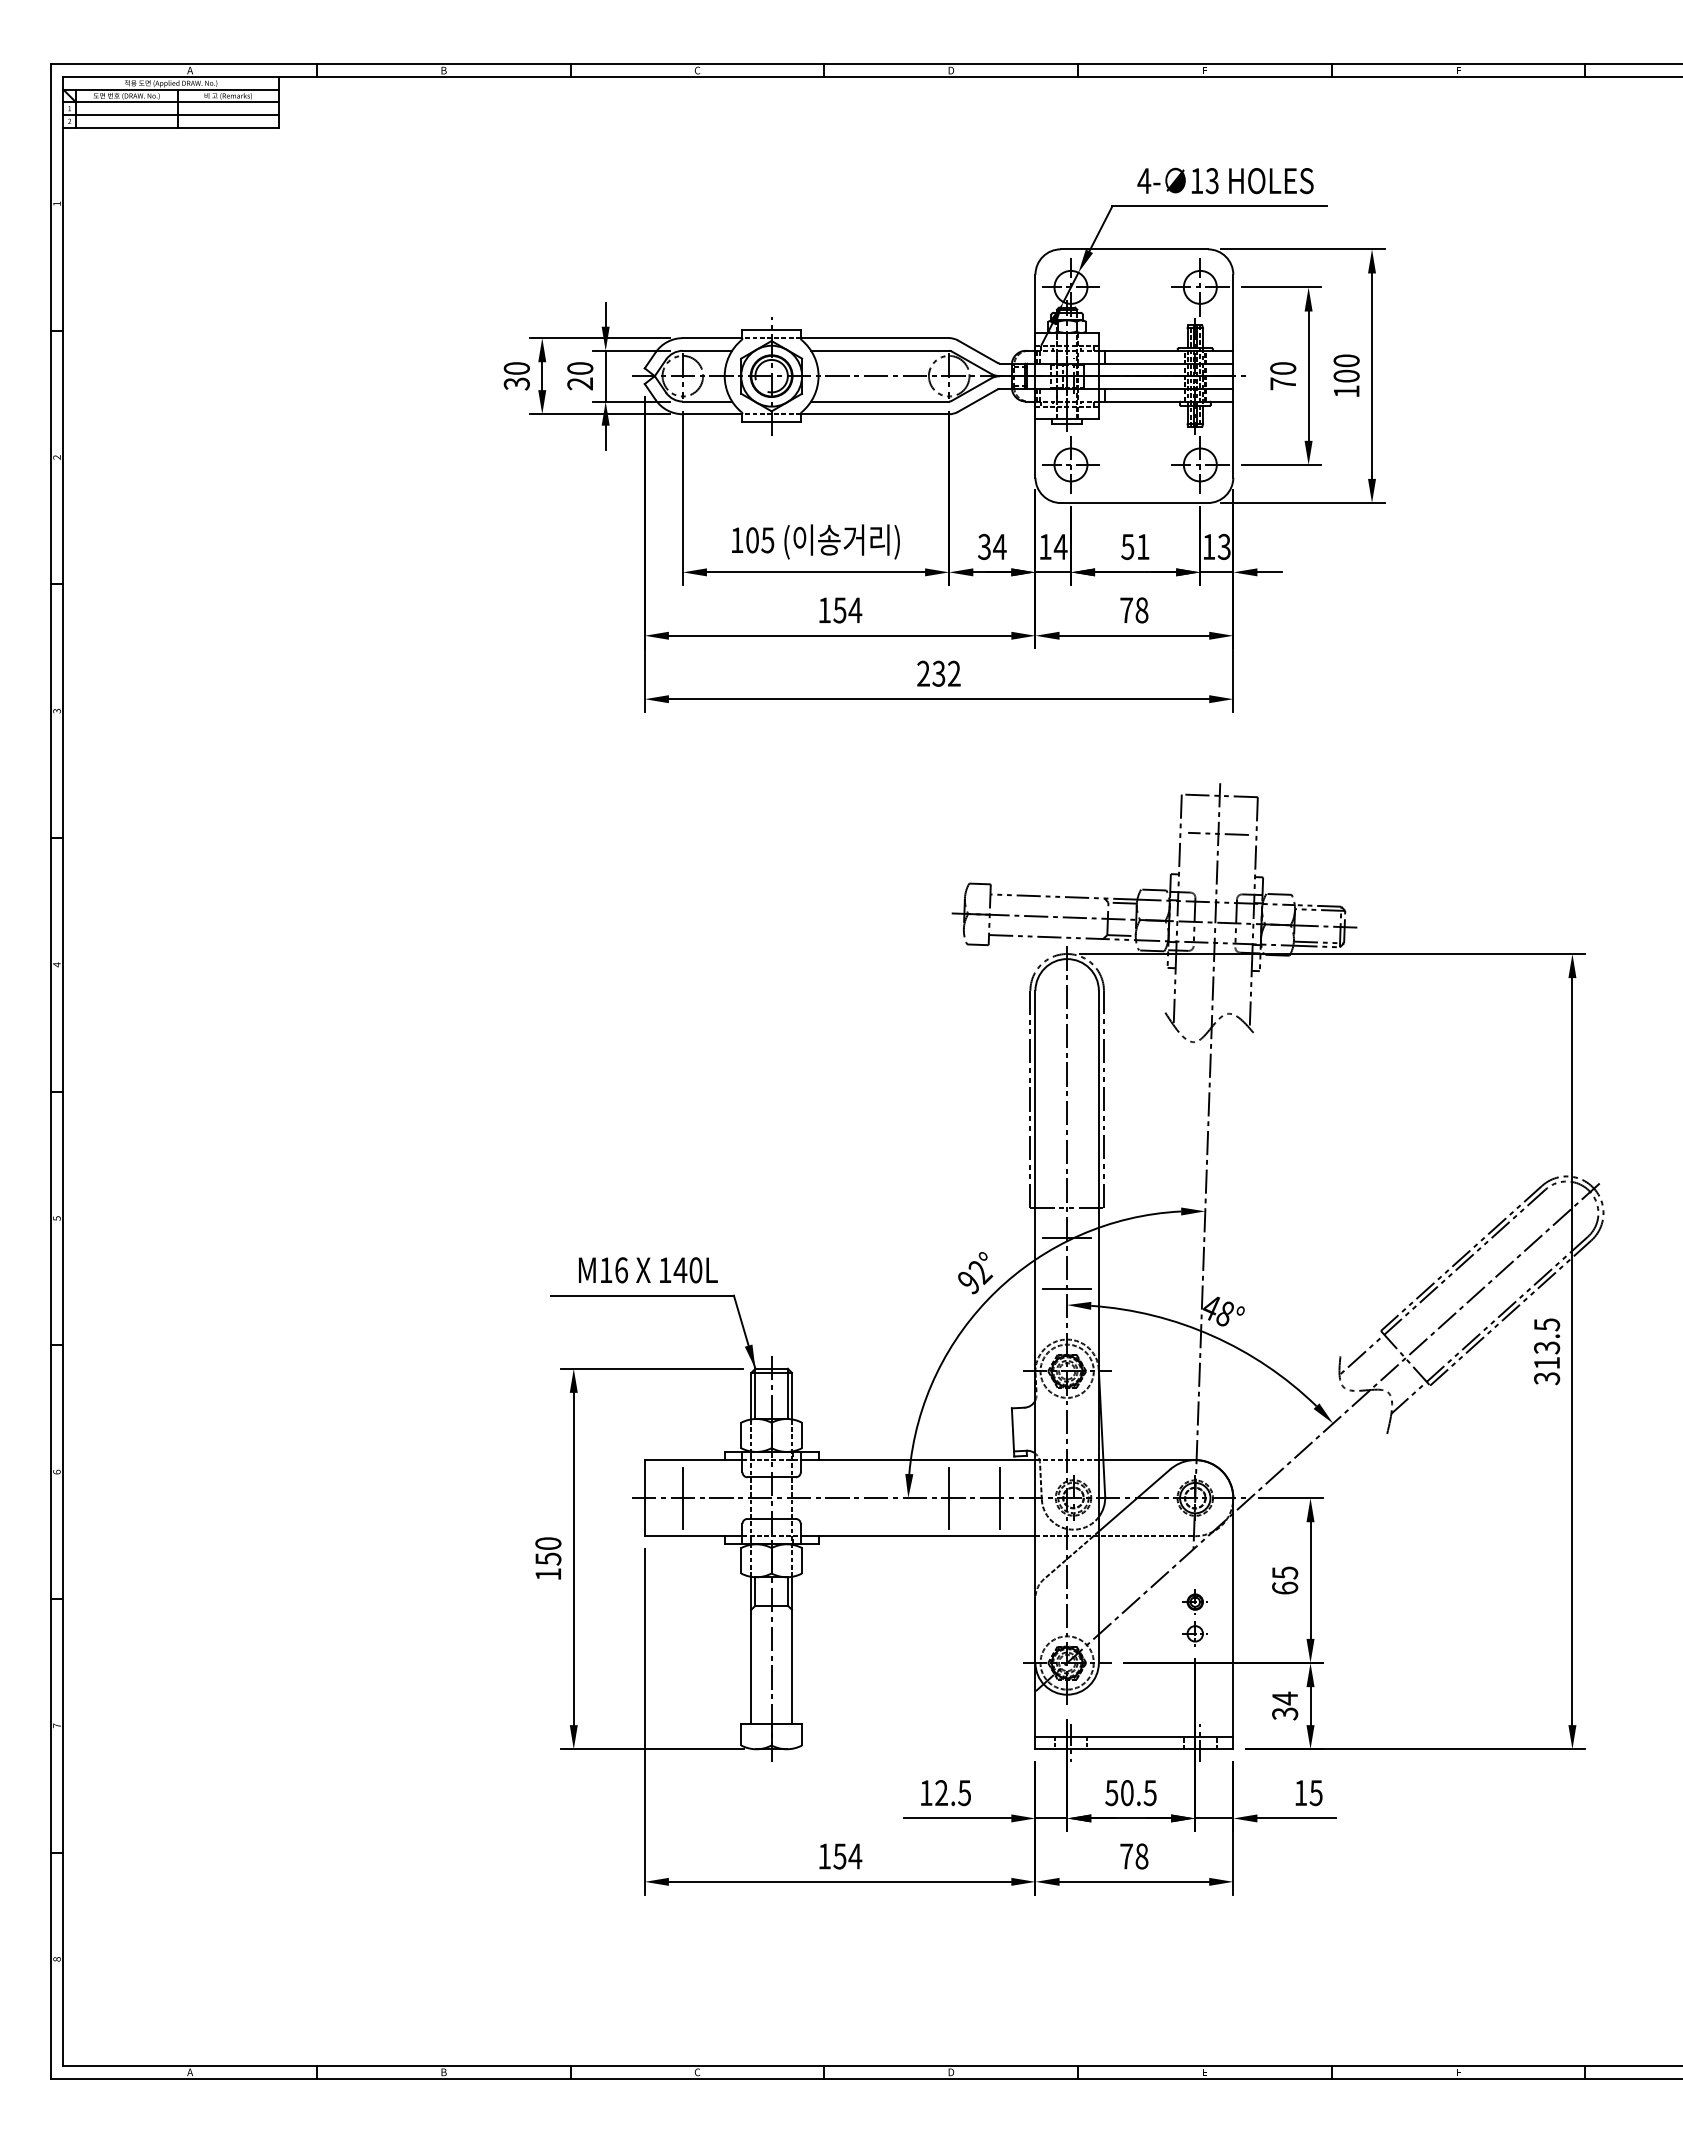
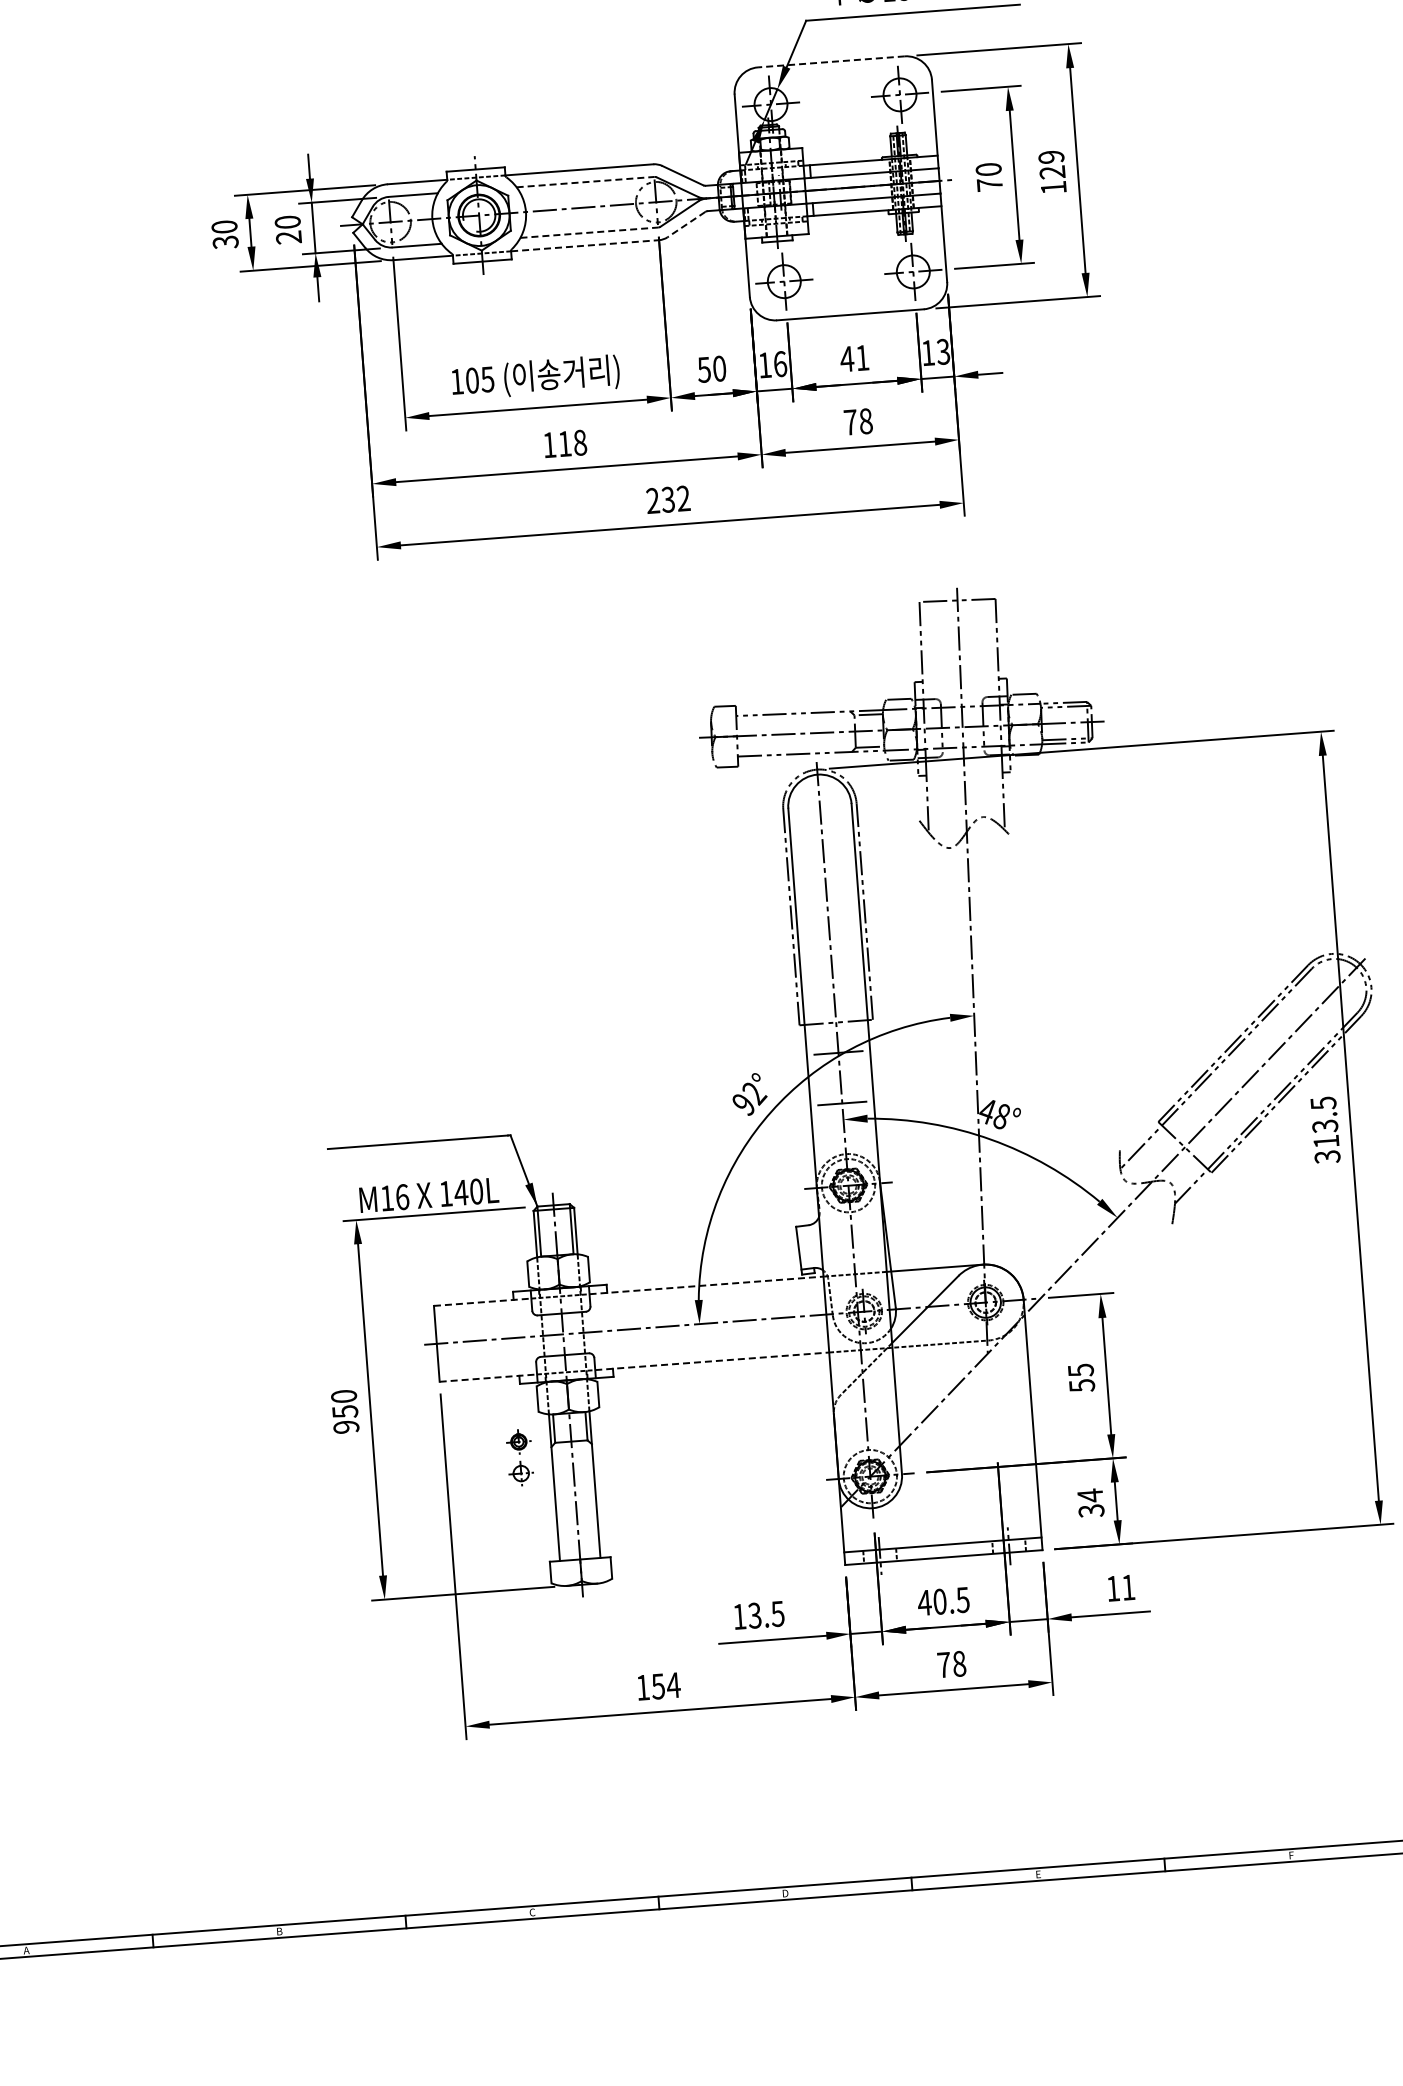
line: (1134, 249) -> (831, 62), solid -> dashed
line: (880, 350) -> (585, 181), solid -> dashed
text: (1346, 368) -> (1051, 164), 100 -> 129
line: (977, 400) -> (686, 224), solid -> dashed
line: (880, 401) -> (589, 232), solid -> dashed
line: (875, 414) -> (585, 245), solid -> dashed
text: (992, 546) -> (712, 368), 34 -> 50
text: (1060, 546) -> (779, 363), 14 -> 16
text: (1127, 547) -> (846, 359), 51 -> 41
text: (847, 610) -> (572, 443), 154 -> 118
line: (1218, 833) -> (959, 638), removed
text: (648, 1270) -> (429, 1195), moved
line: (693, 1460) -> (482, 1302), solid -> dashed
line: (918, 1460) -> (706, 1285), solid -> dashed
line: (682, 1497) -> (474, 1340), removed
line: (949, 1497) -> (740, 1320), removed
line: (999, 1497) -> (790, 1316), removed
line: (693, 1536) -> (488, 1378), solid -> dashed
line: (918, 1536) -> (712, 1361), solid -> dashed
text: (548, 1574) -> (346, 1427), 150 -> 950
text: (1285, 1587) -> (1082, 1384), 65 -> 55
part: (1194, 1617) -> (519, 1457), moved
text: (941, 1793) -> (754, 1616), 12.5 -> 13.5
text: (1111, 1793) -> (924, 1603), 50.5 -> 40.5
text: (1315, 1793) -> (1127, 1588), 15 -> 11

